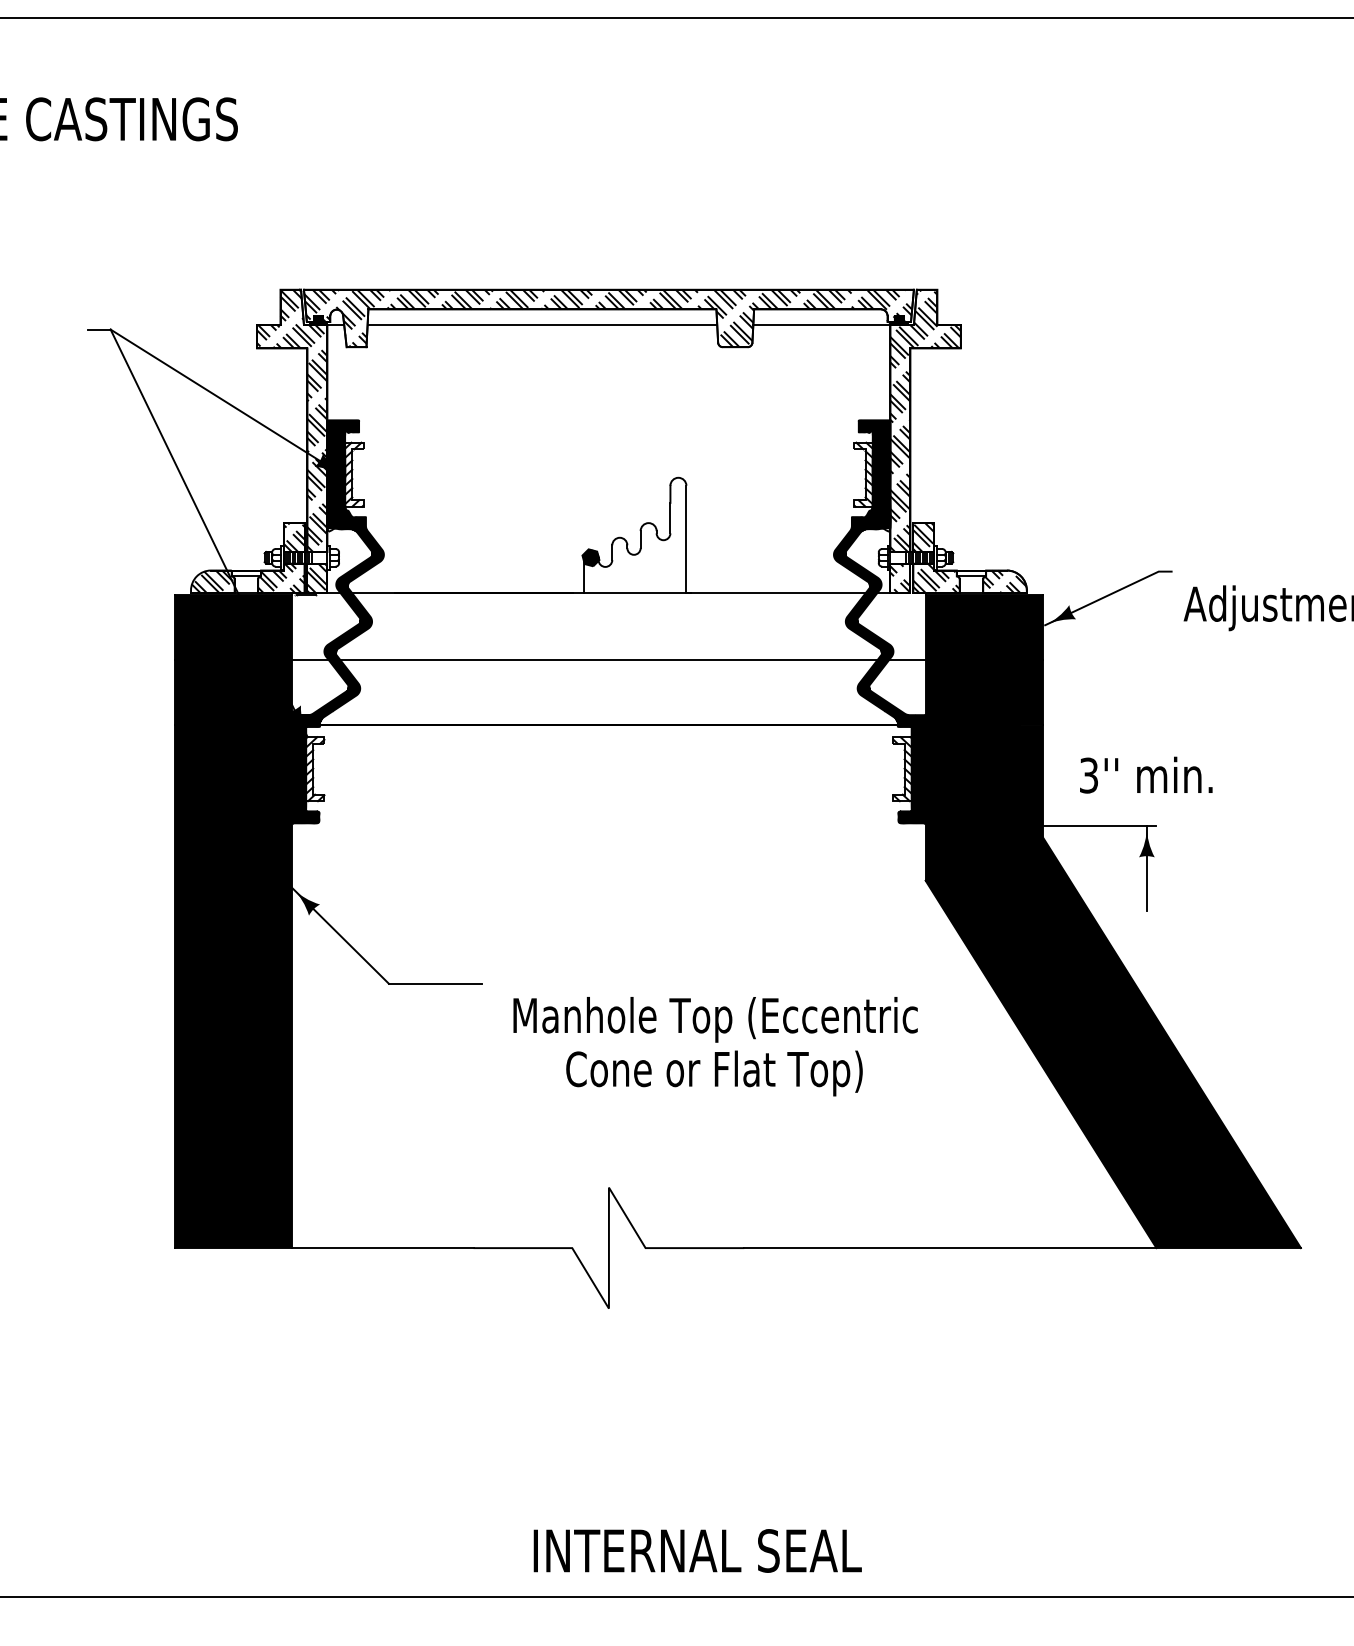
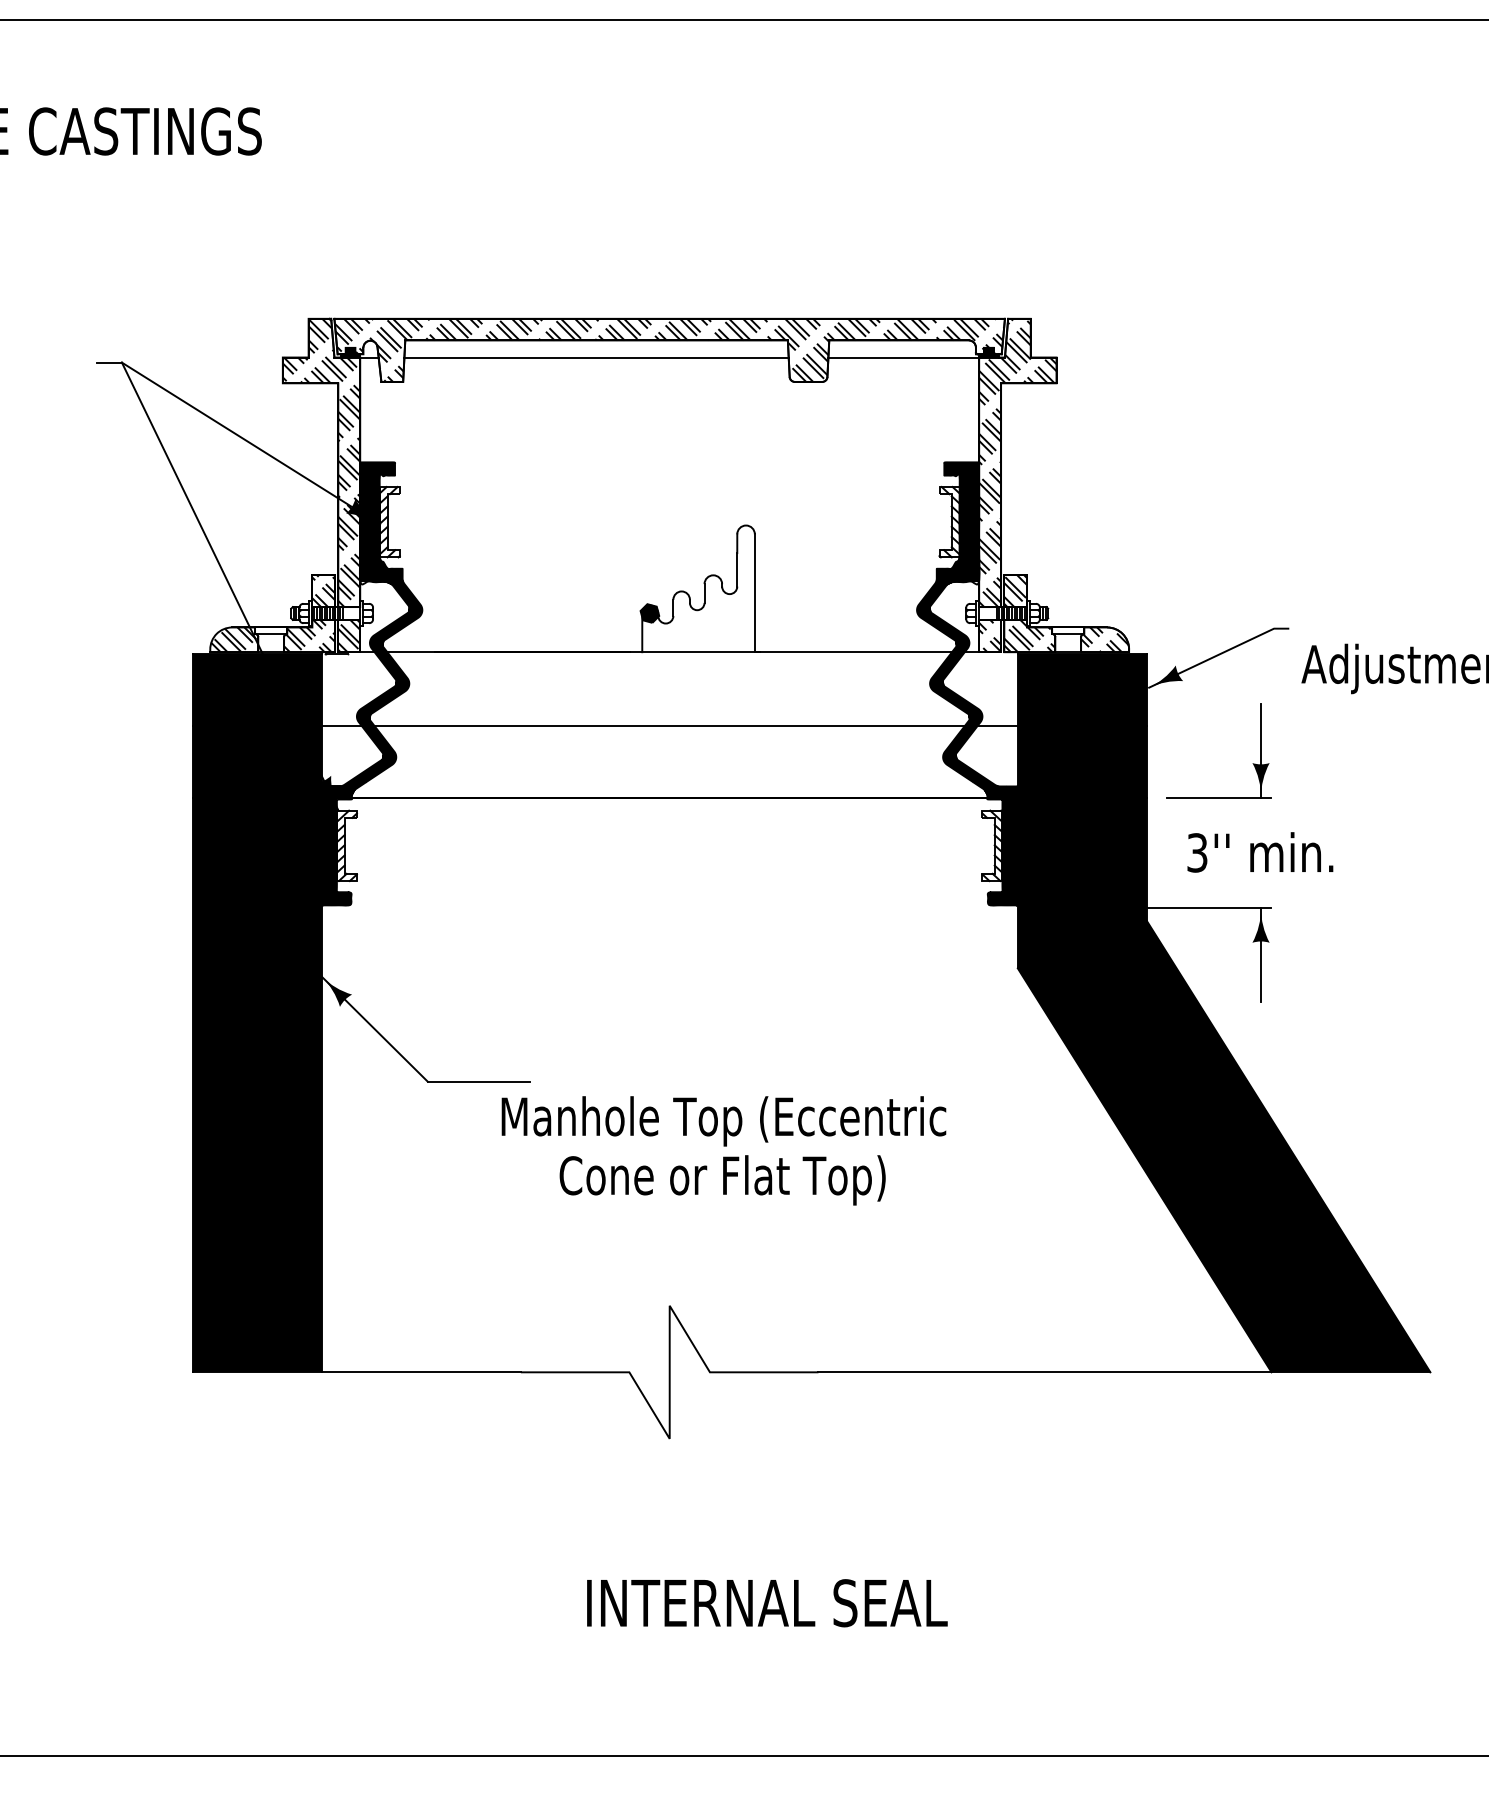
part: (1139, 694) -> (1252, 763), added
text: (715, 1046) -> (723, 1150), moved
text: (697, 1551) -> (767, 1603), moved

